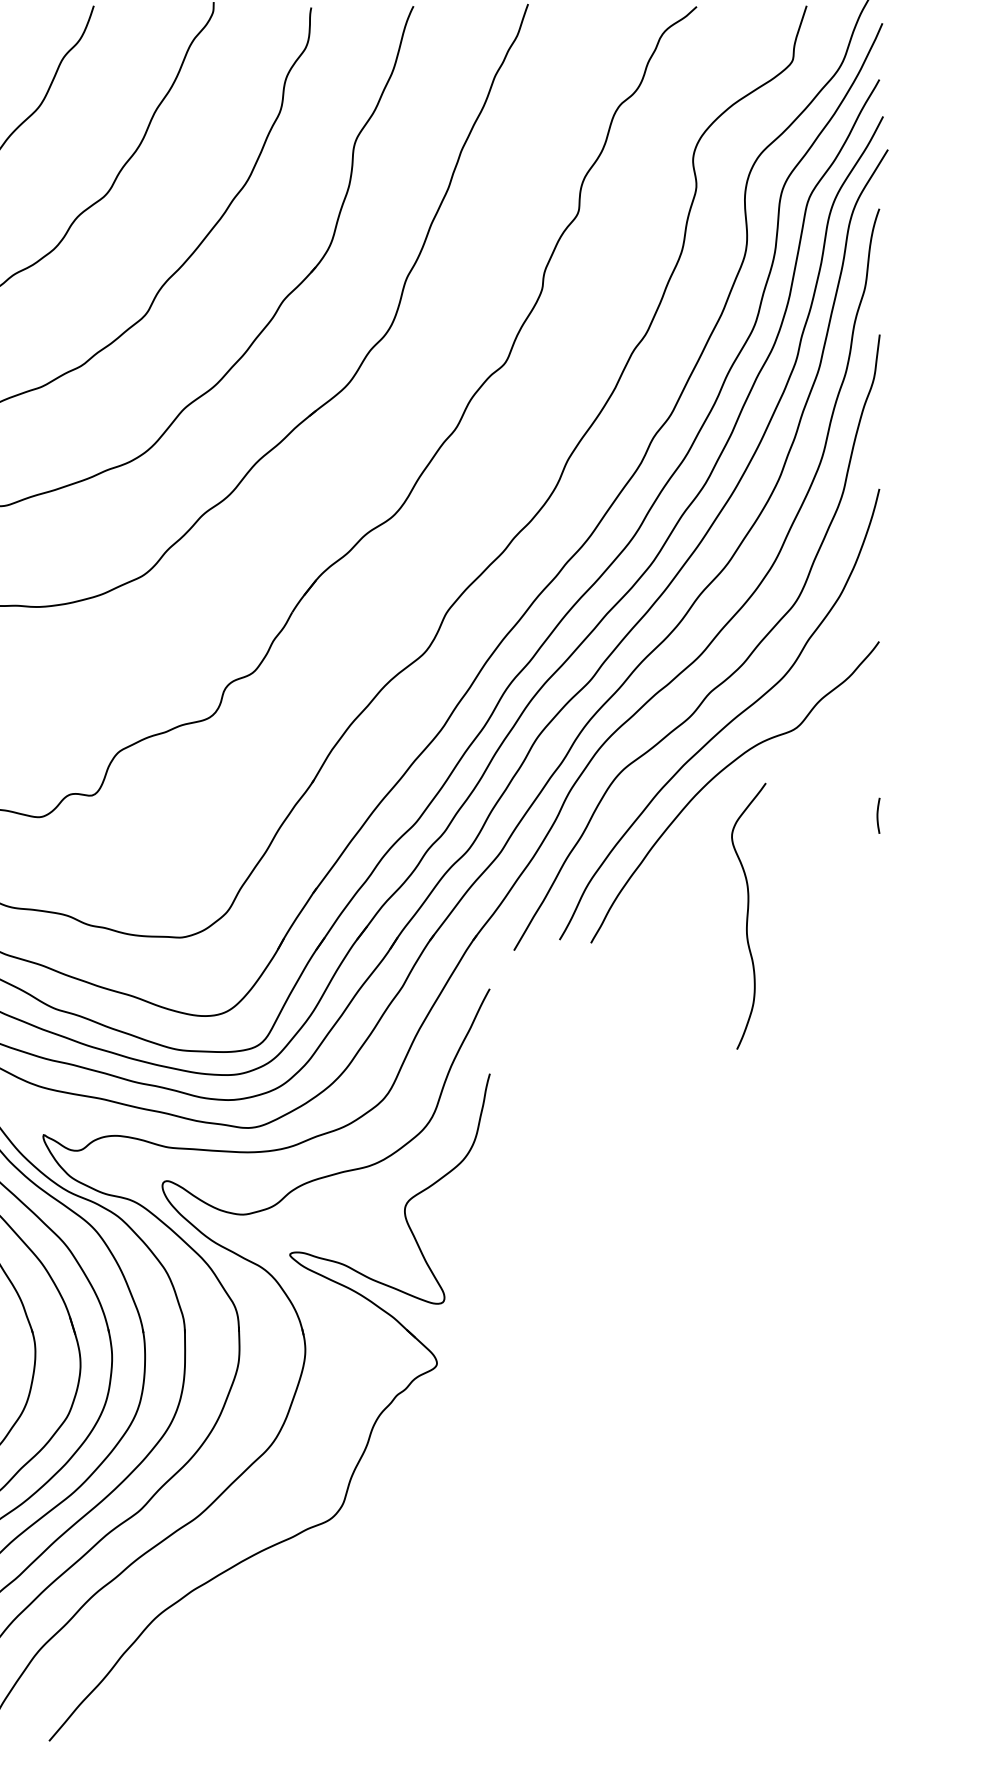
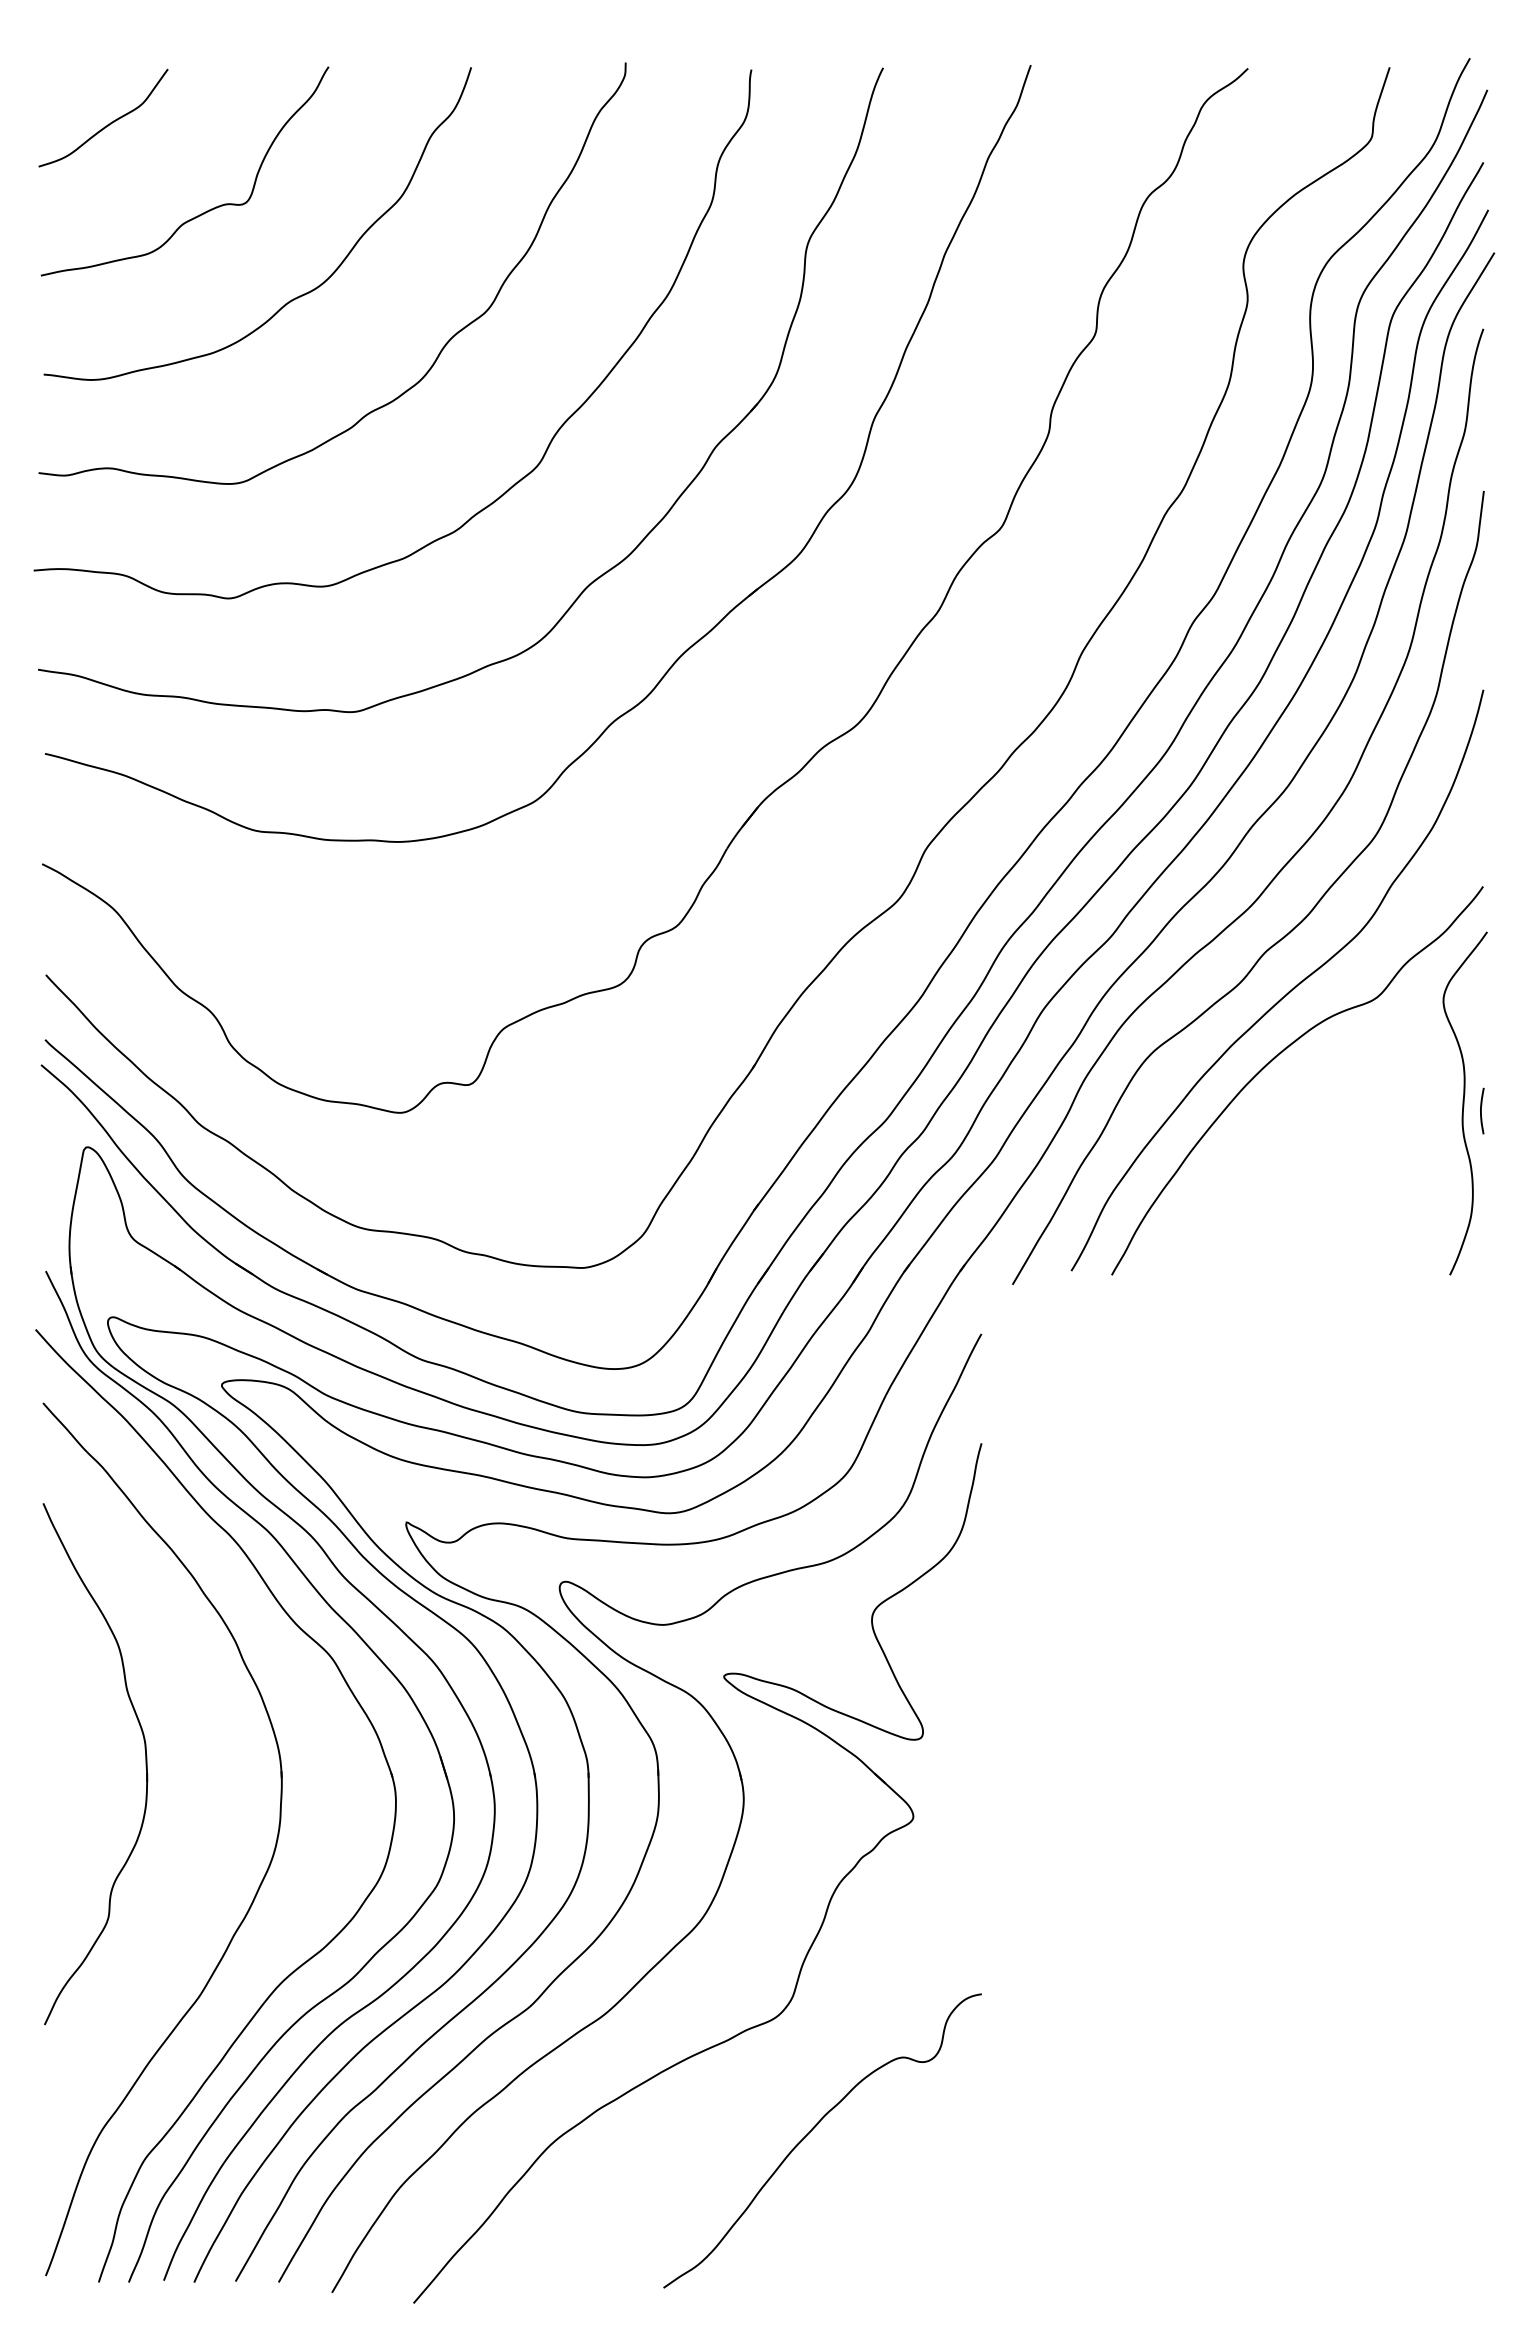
curve: (748, 916) -> (1464, 1103), moved
curve: (358, 1607) -> (812, 2130), added

